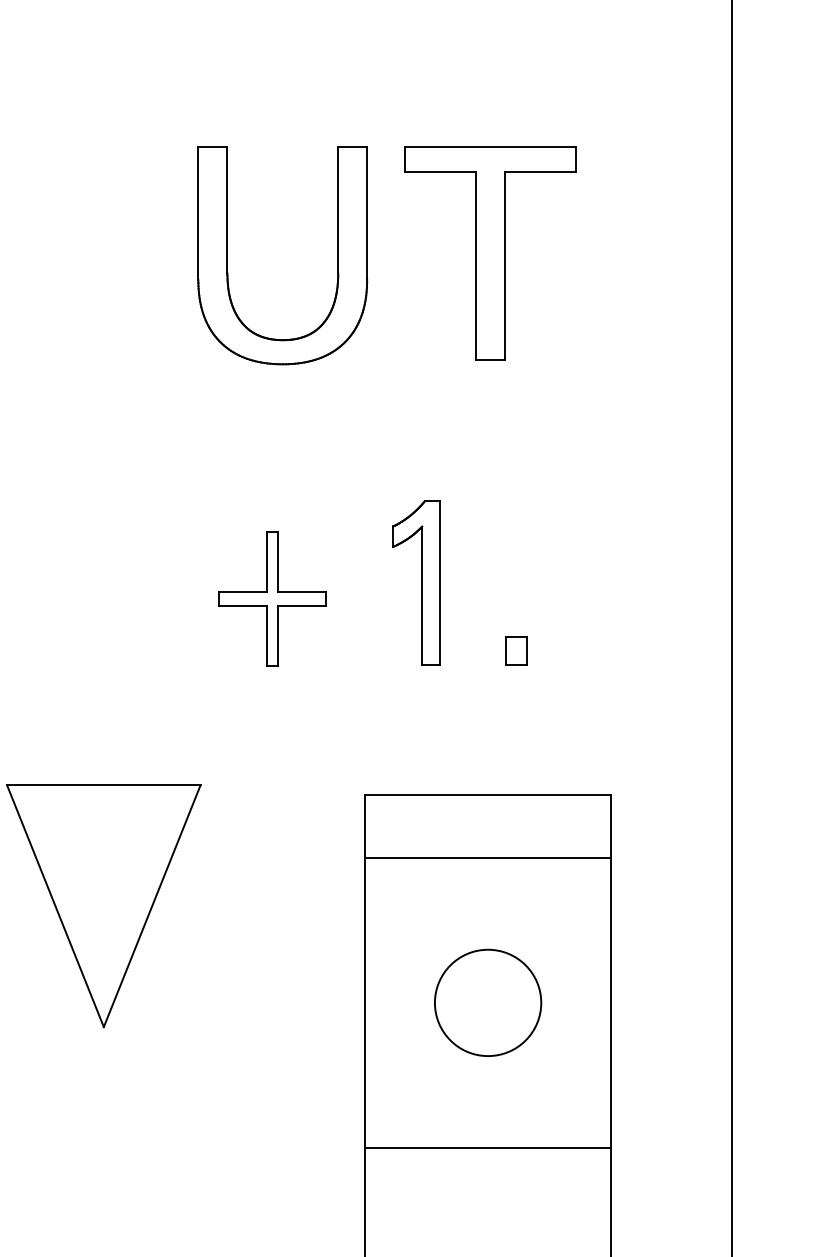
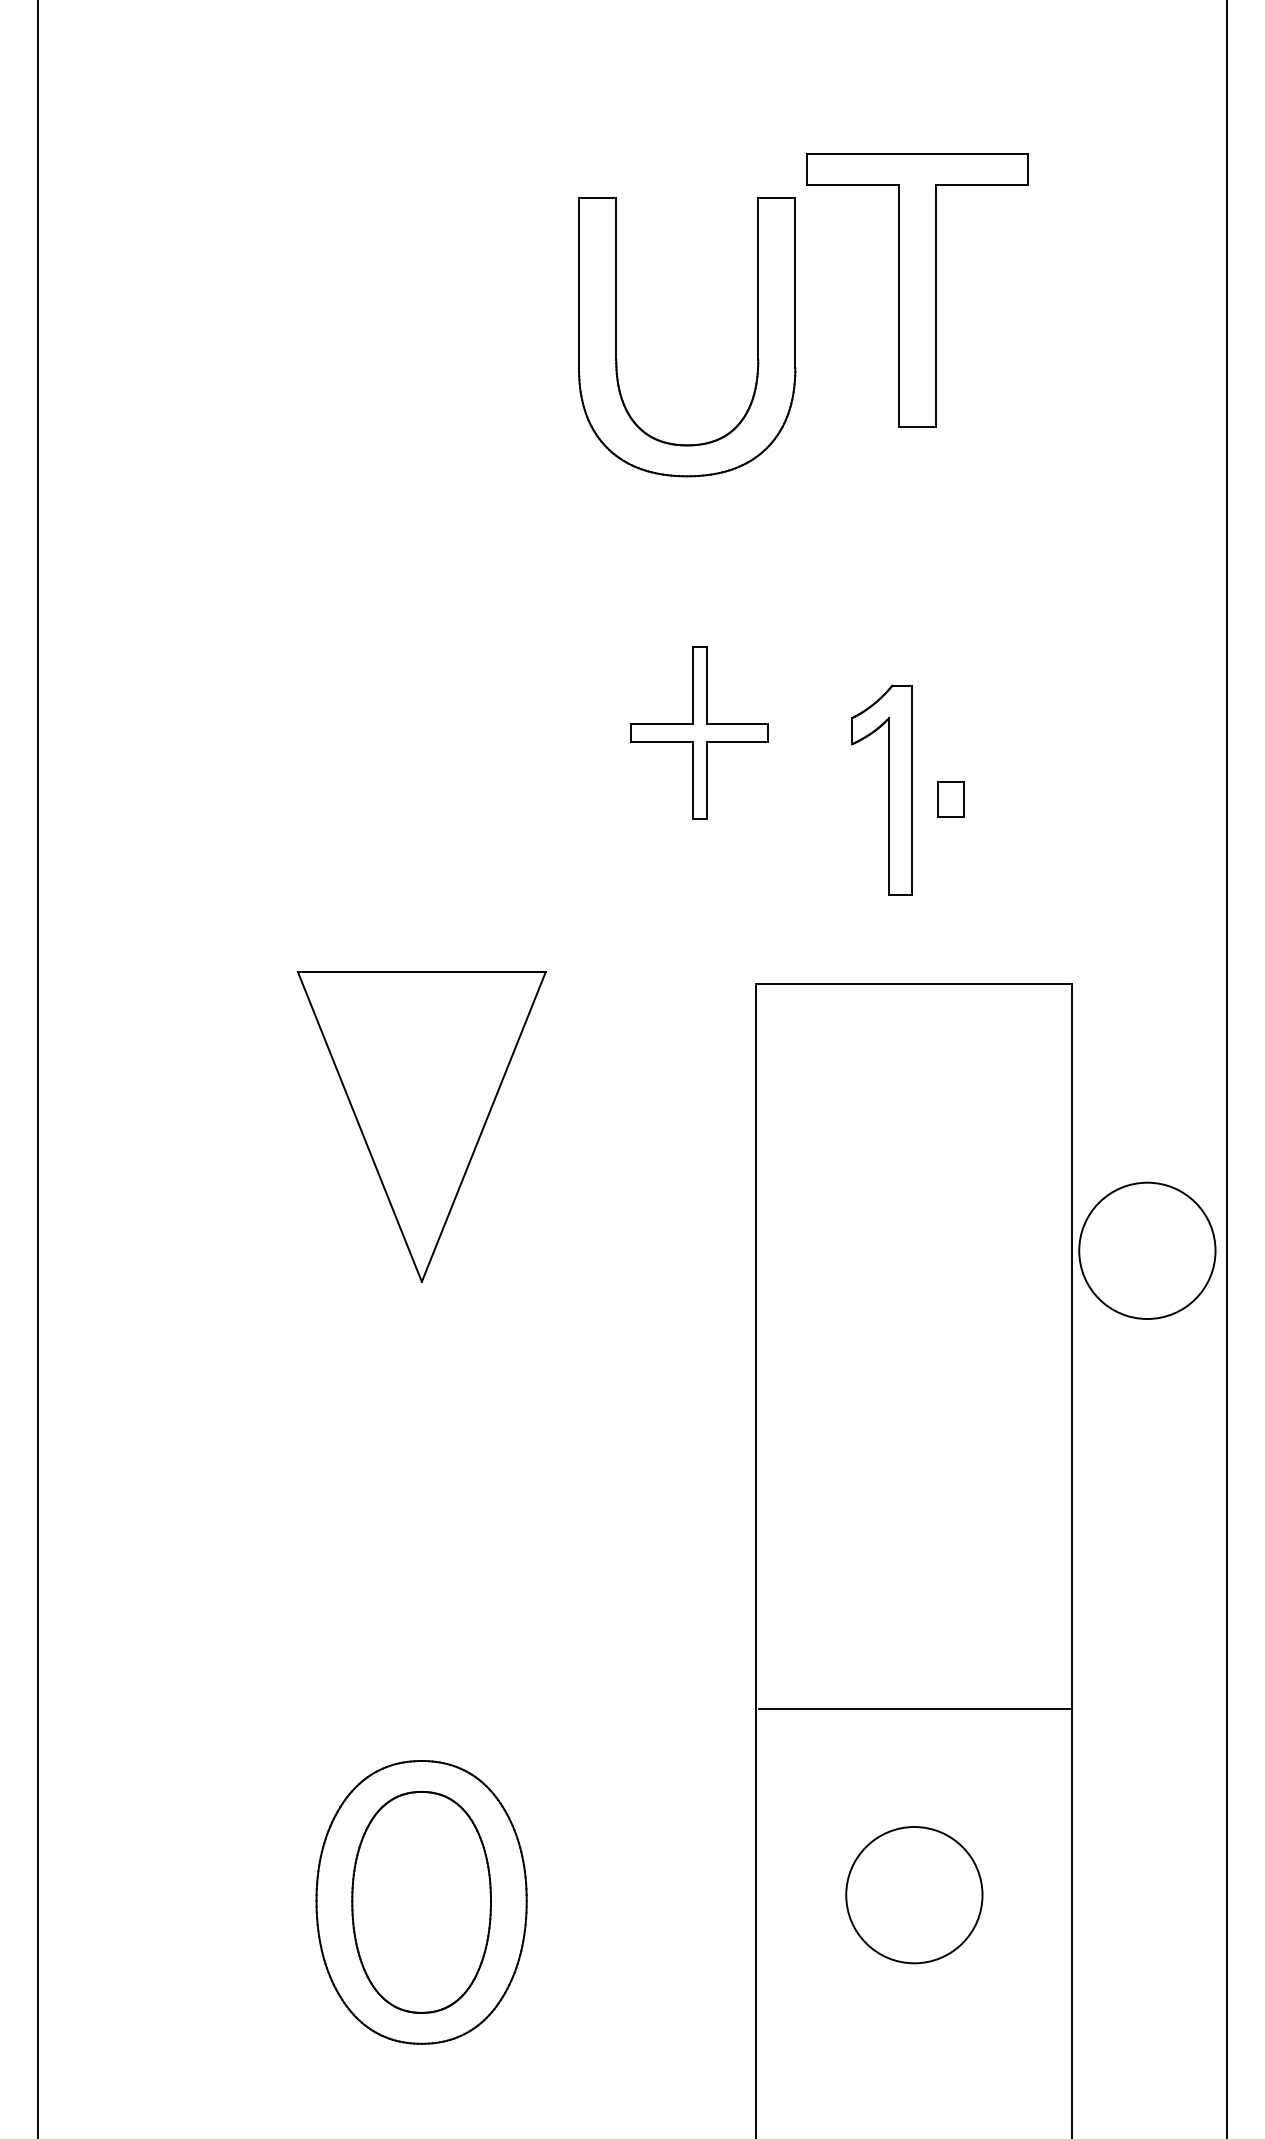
part: (337, 255) -> (757, 337), moved
part: (421, 582) -> (888, 789), moved
part: (272, 598) -> (699, 732), moved
line: (488, 858) -> (914, 1065), removed
circle: (488, 1002) -> (1147, 1250), moved
line: (488, 1147) -> (914, 1436), removed

